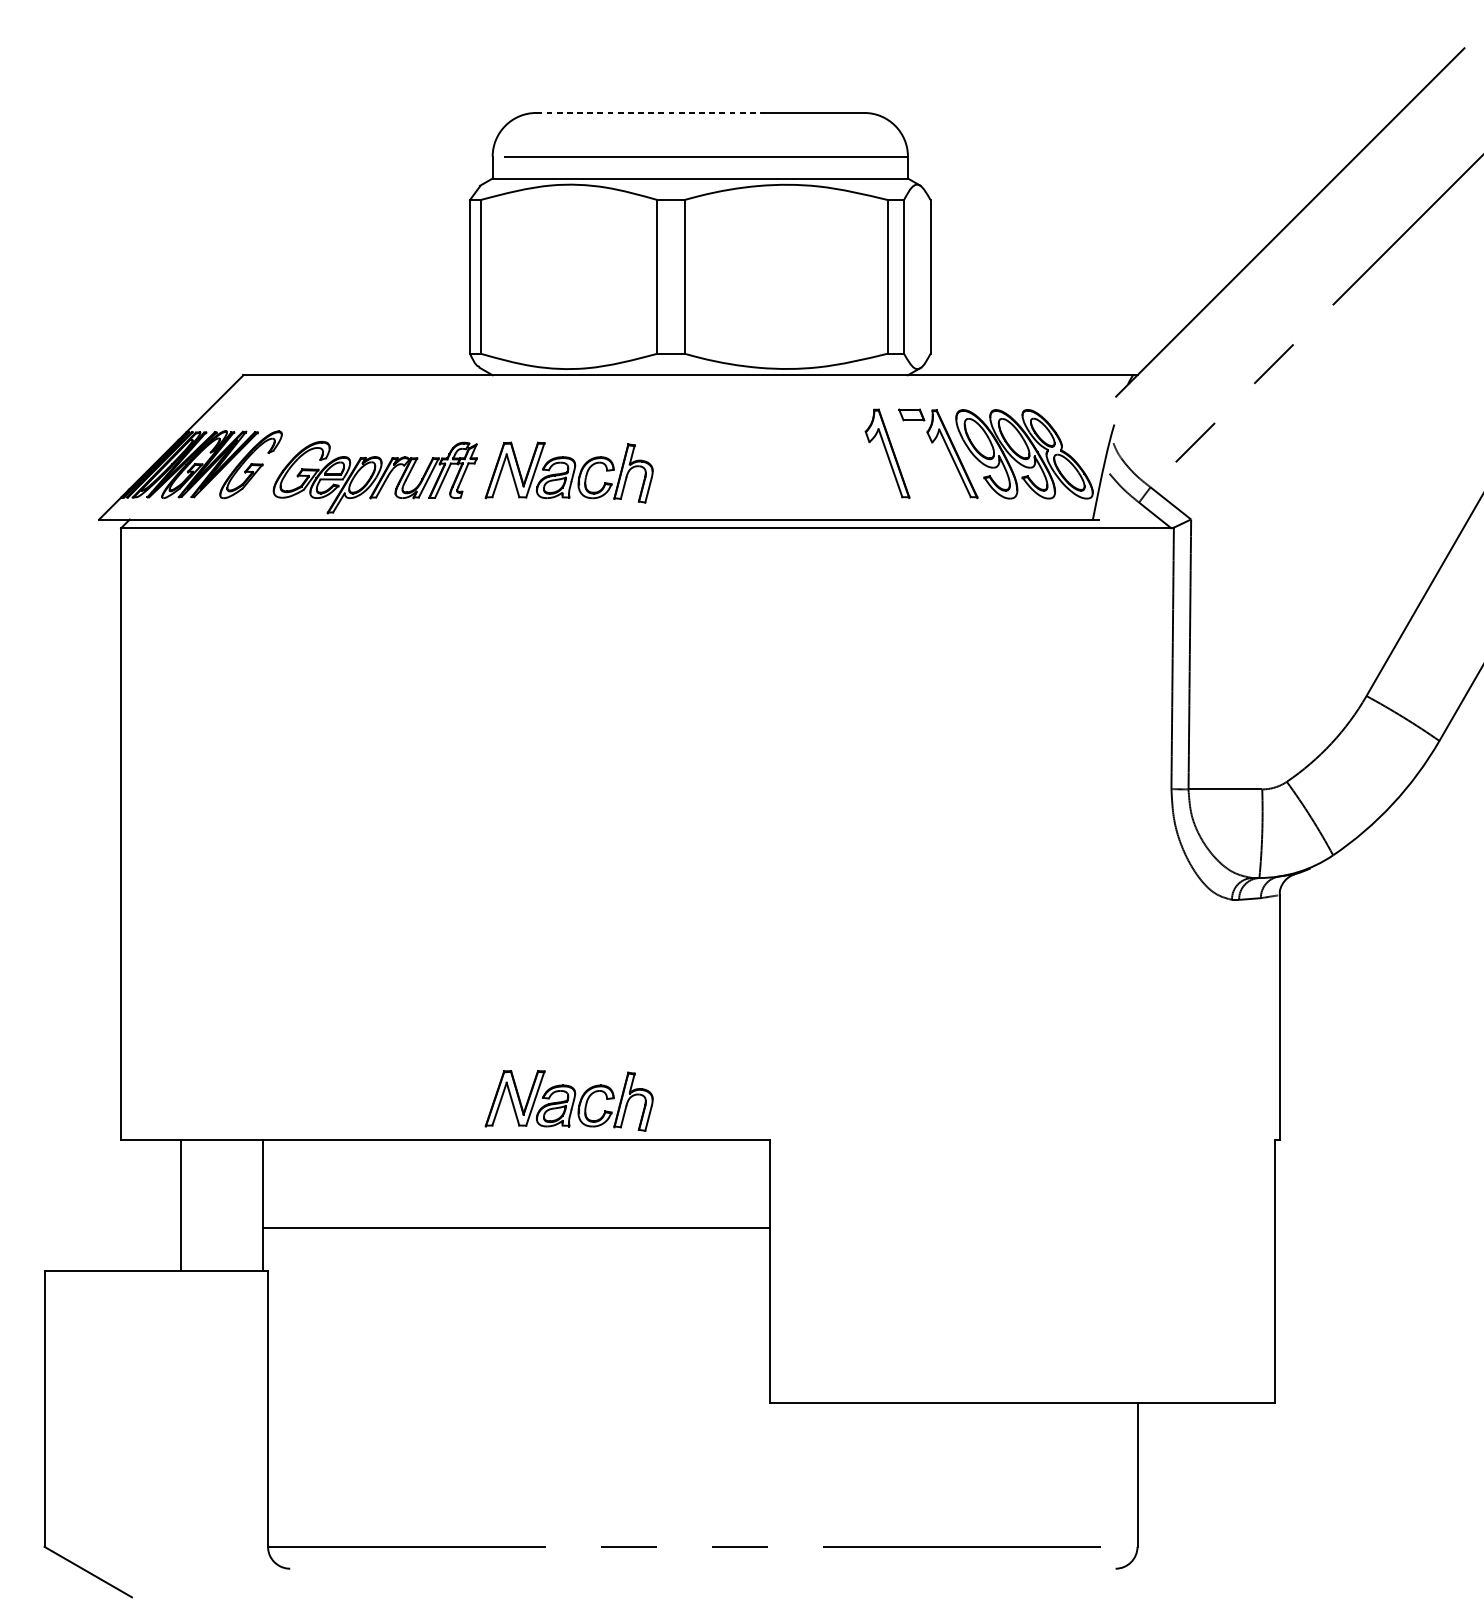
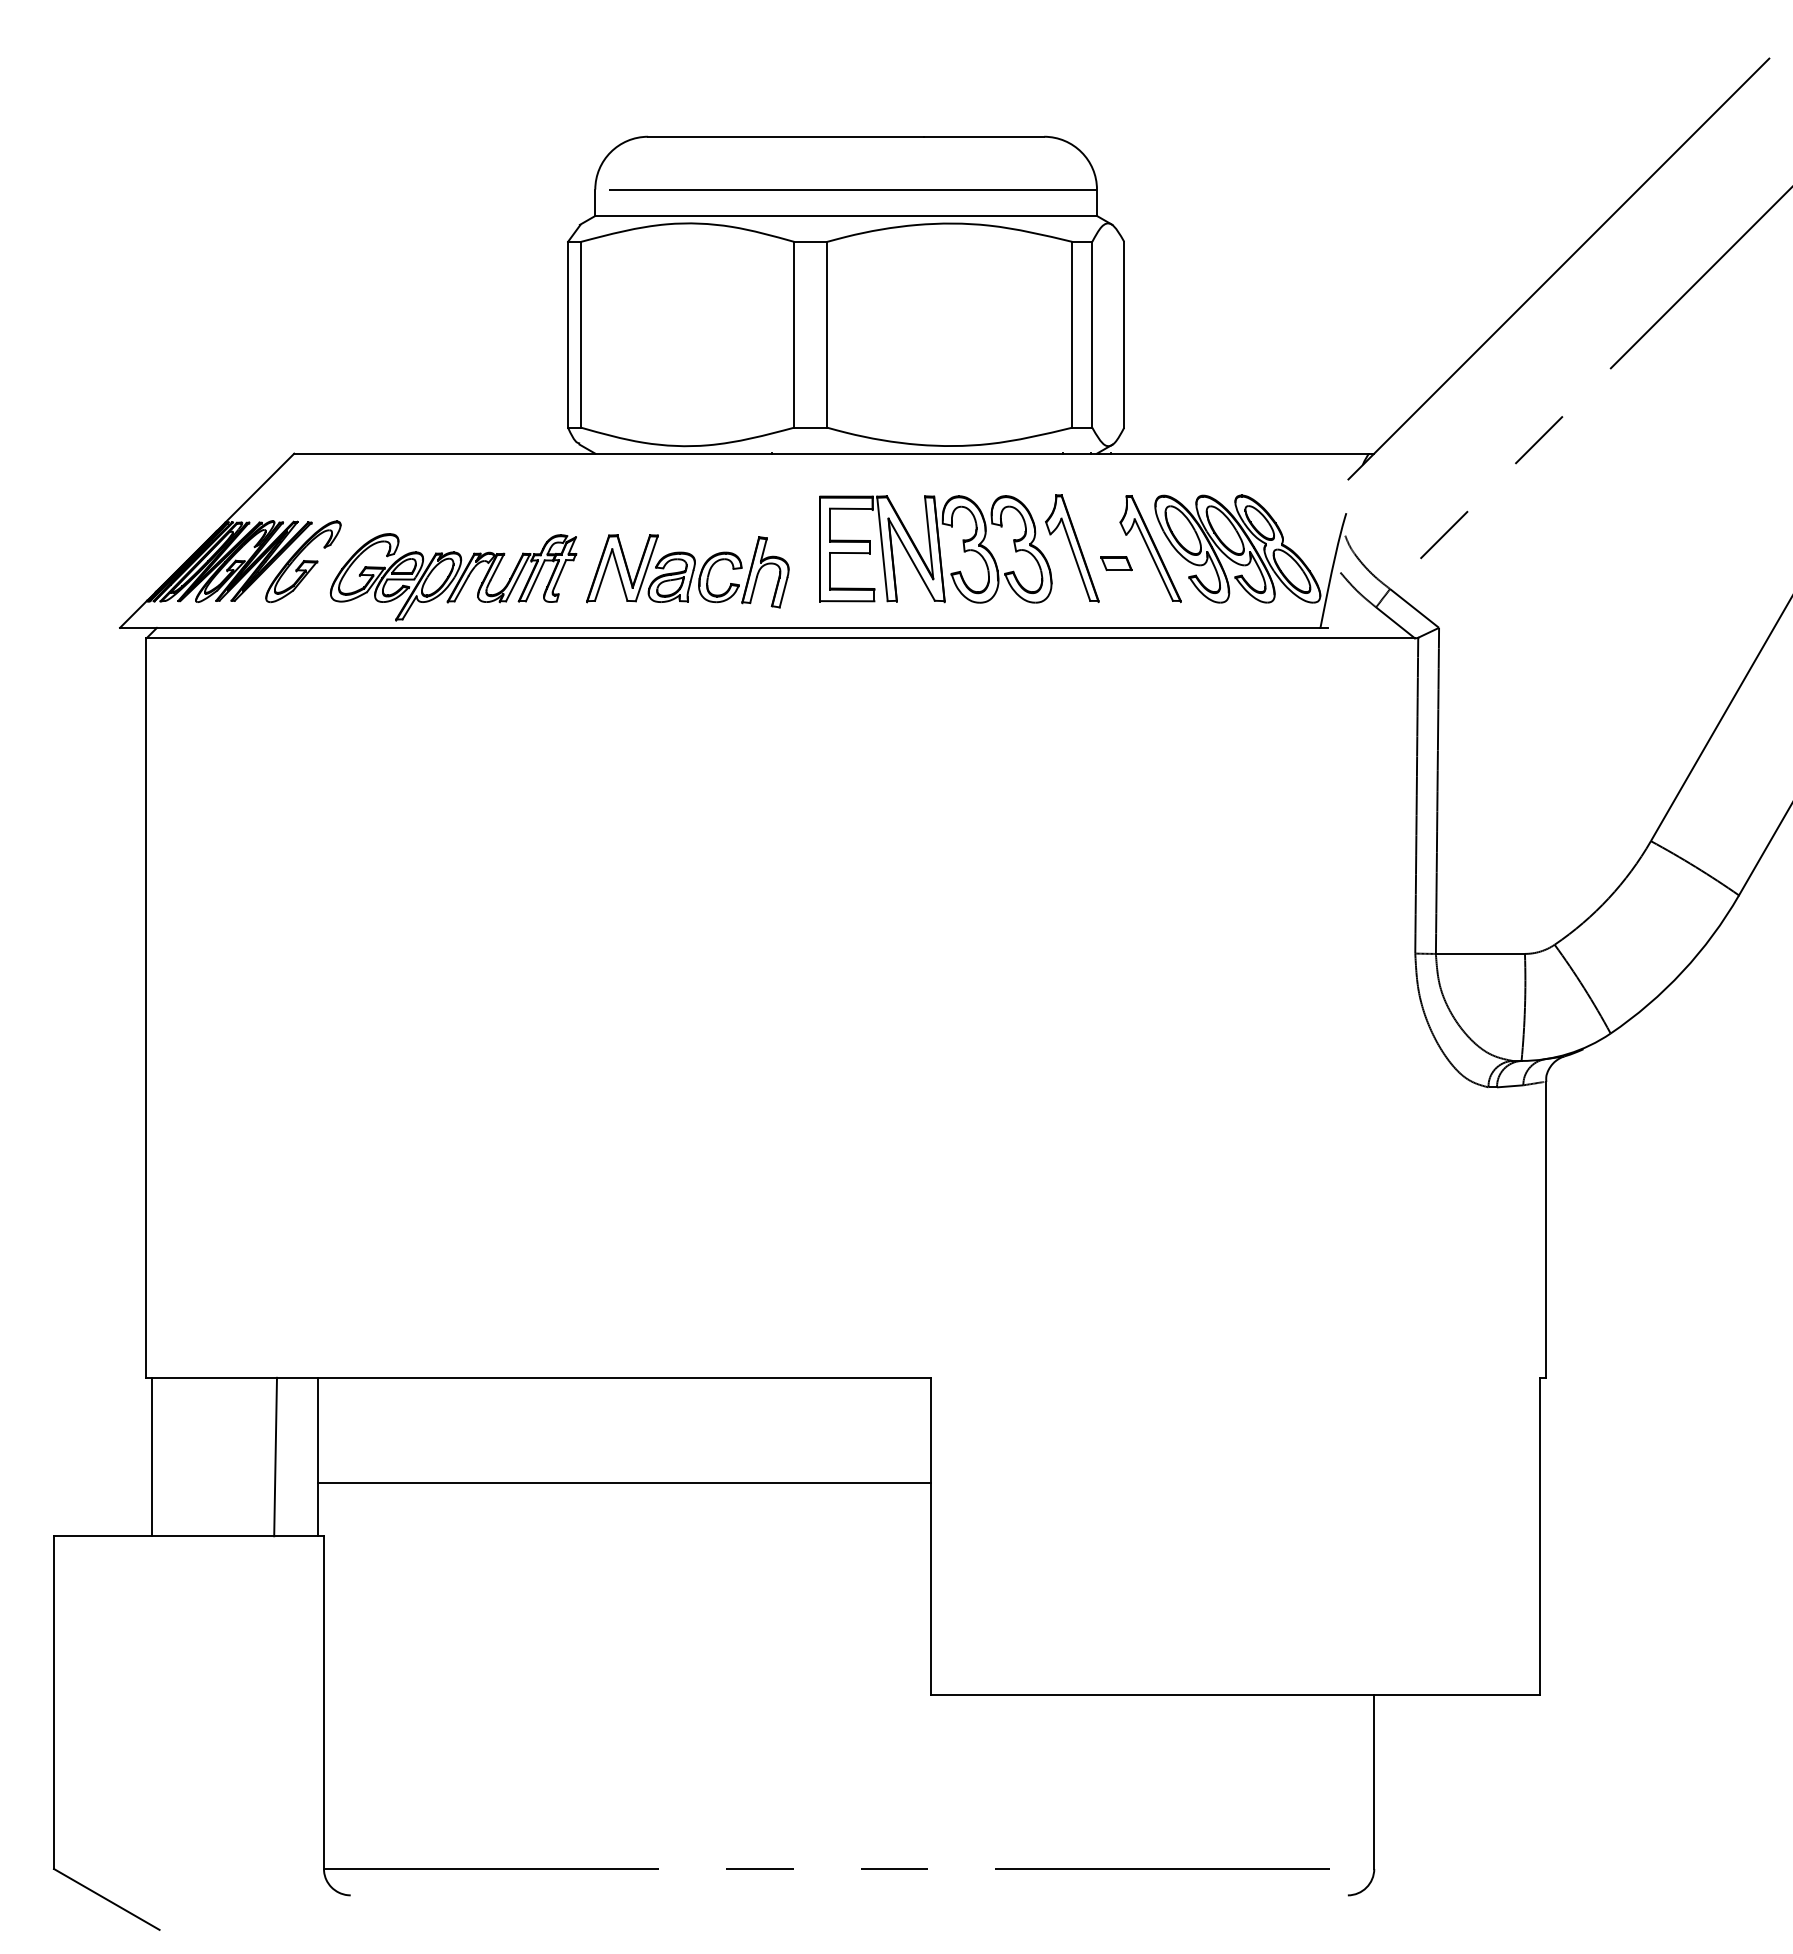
line: (650, 112) -> (786, 136), dashed -> solid
part: (911, 414) -> (1116, 563), moved
part: (774, 454) -> (935, 549), added
part: (568, 1101) -> (687, 1330), removed
line: (180, 1205) -> (151, 1456), moved
line: (227, 1205) -> (275, 1456), added

